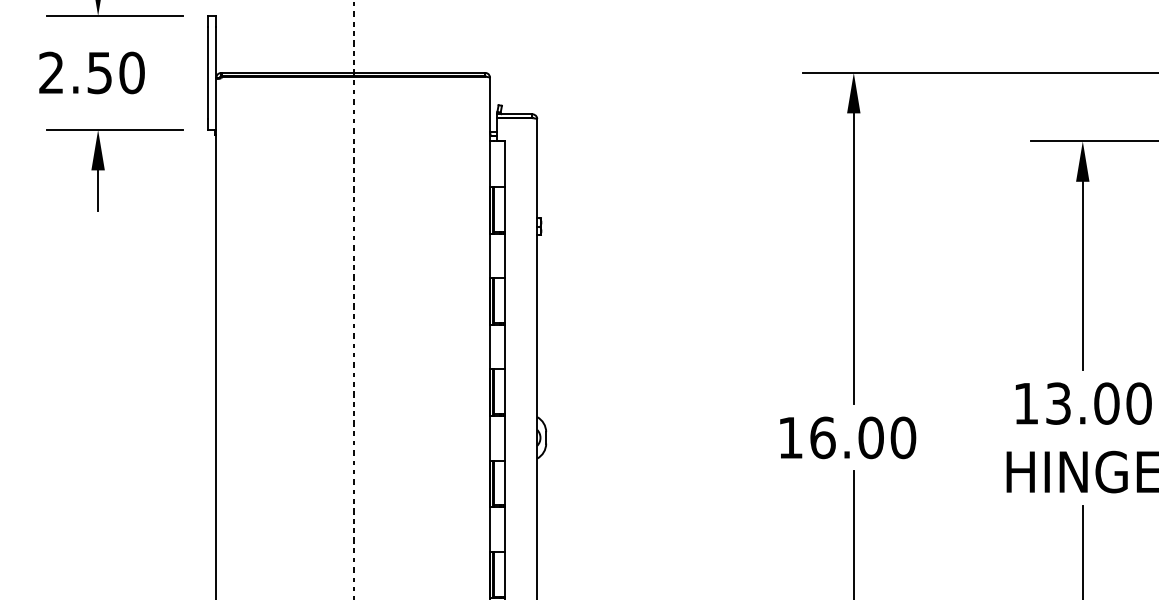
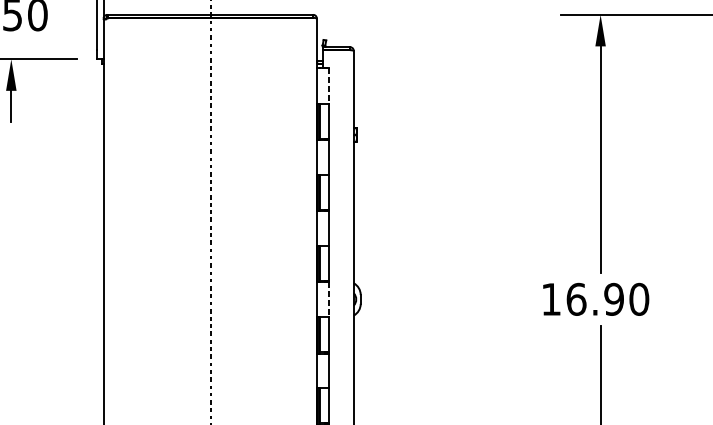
line: (504, 164) -> (328, 86), solid -> dashed
text: (870, 437) -> (613, 299), 16.00 -> 16.90
line: (504, 438) -> (328, 299), solid -> dashed

